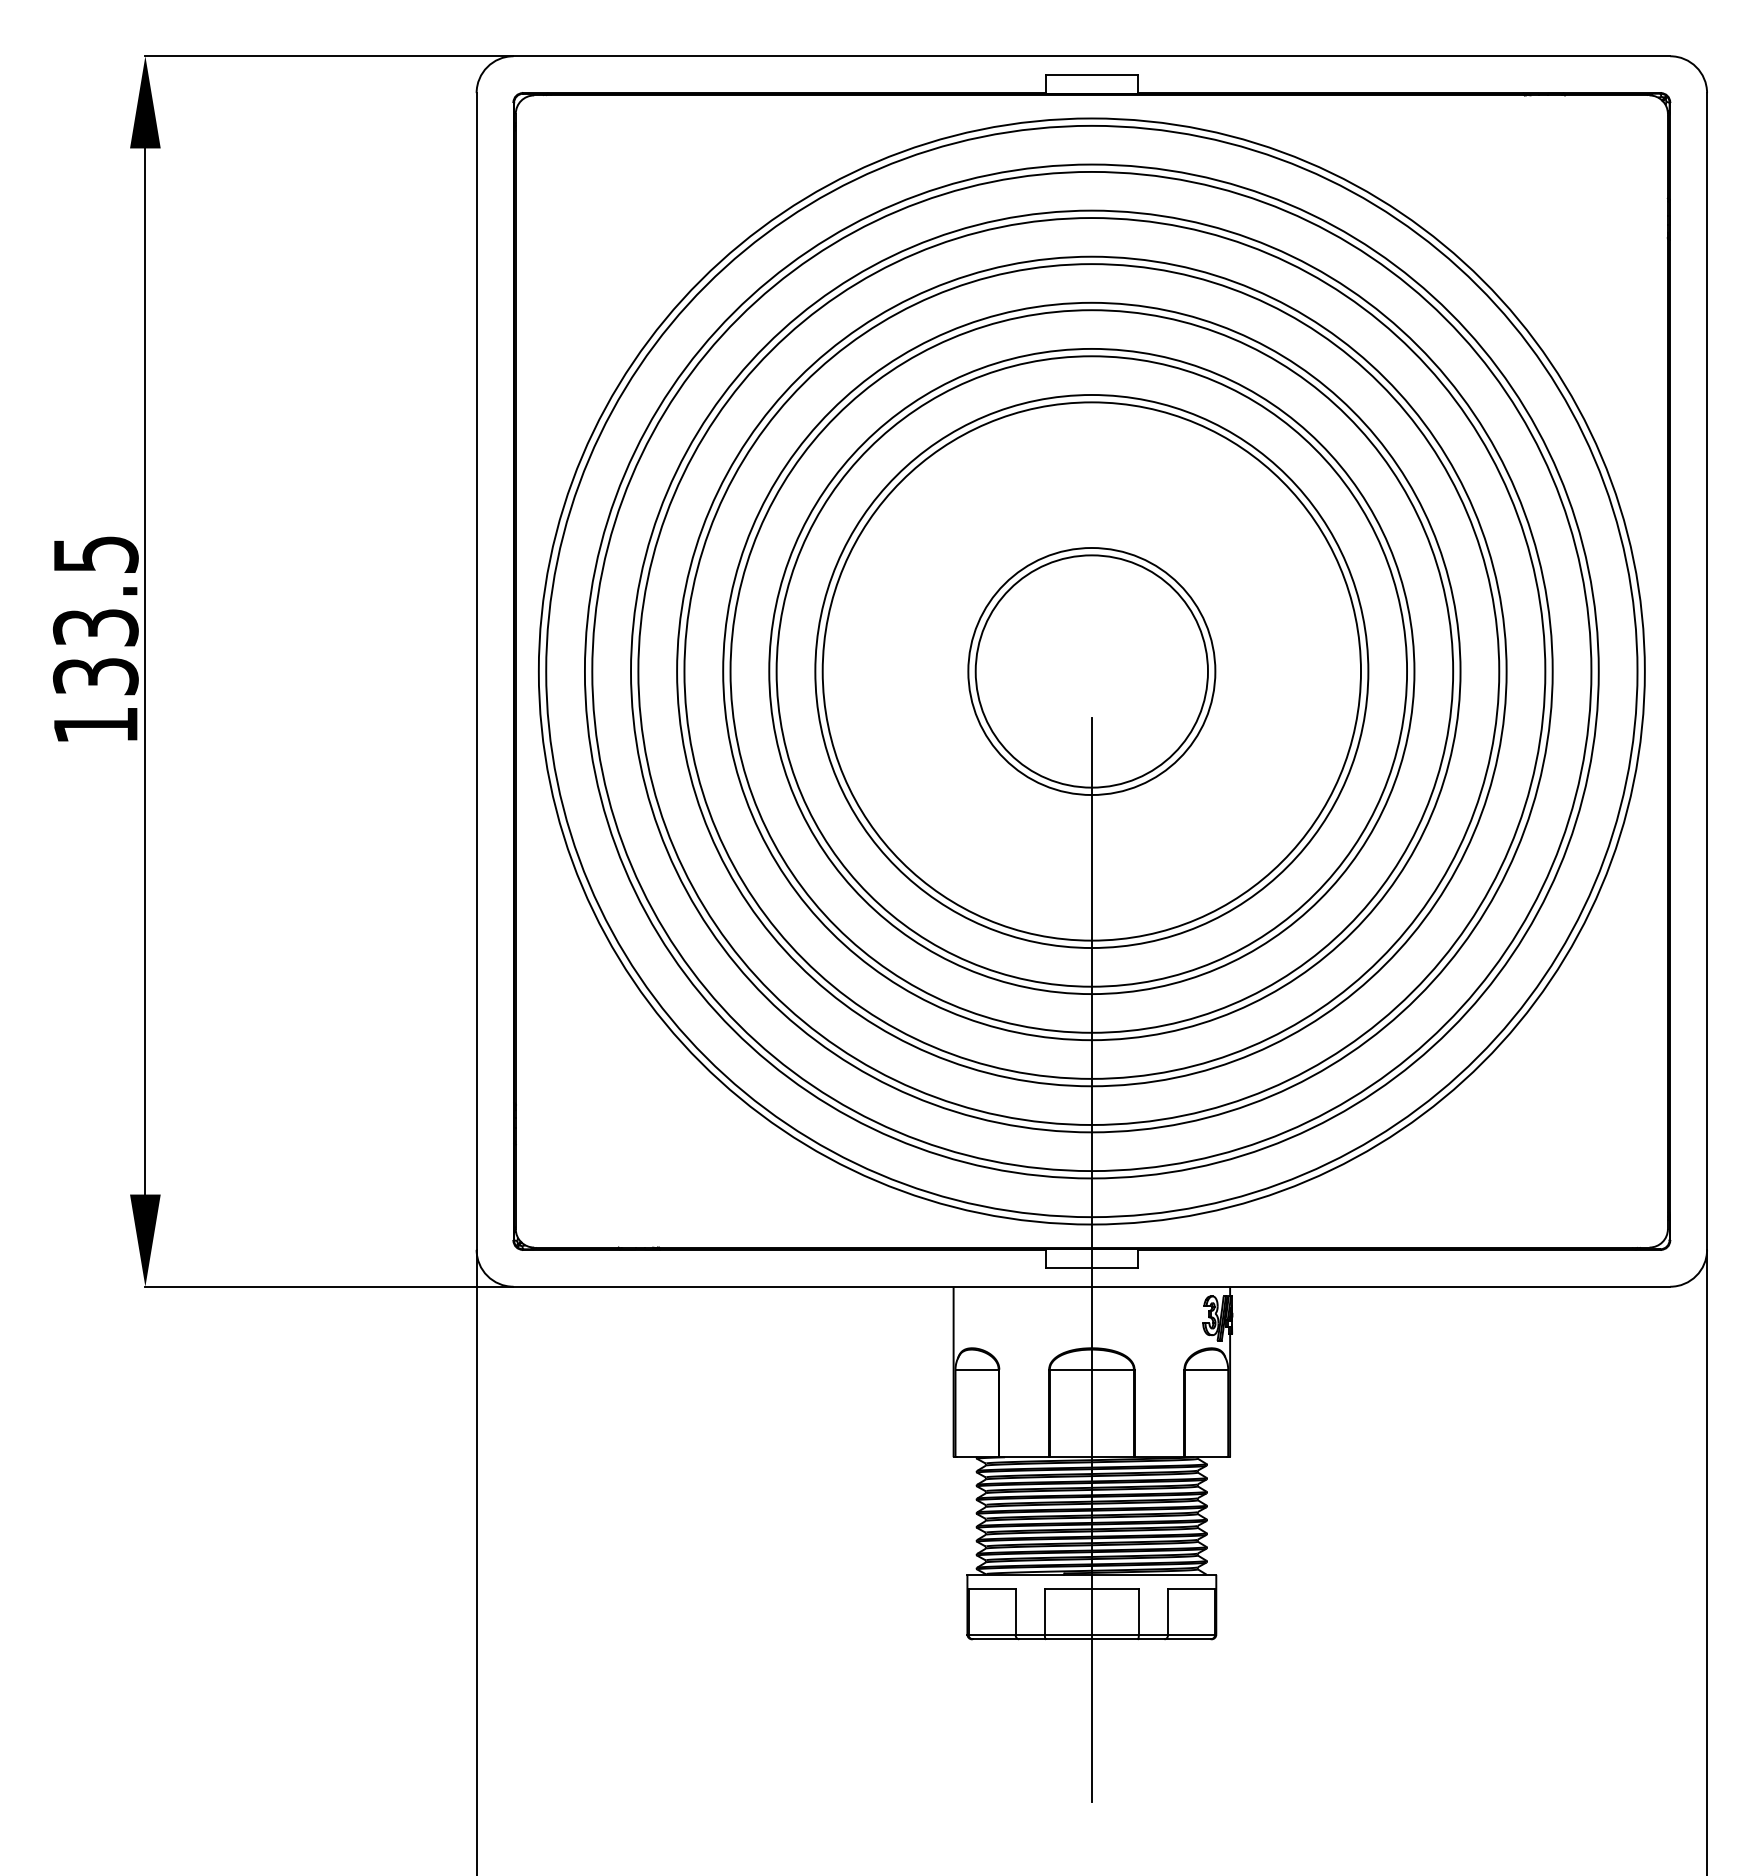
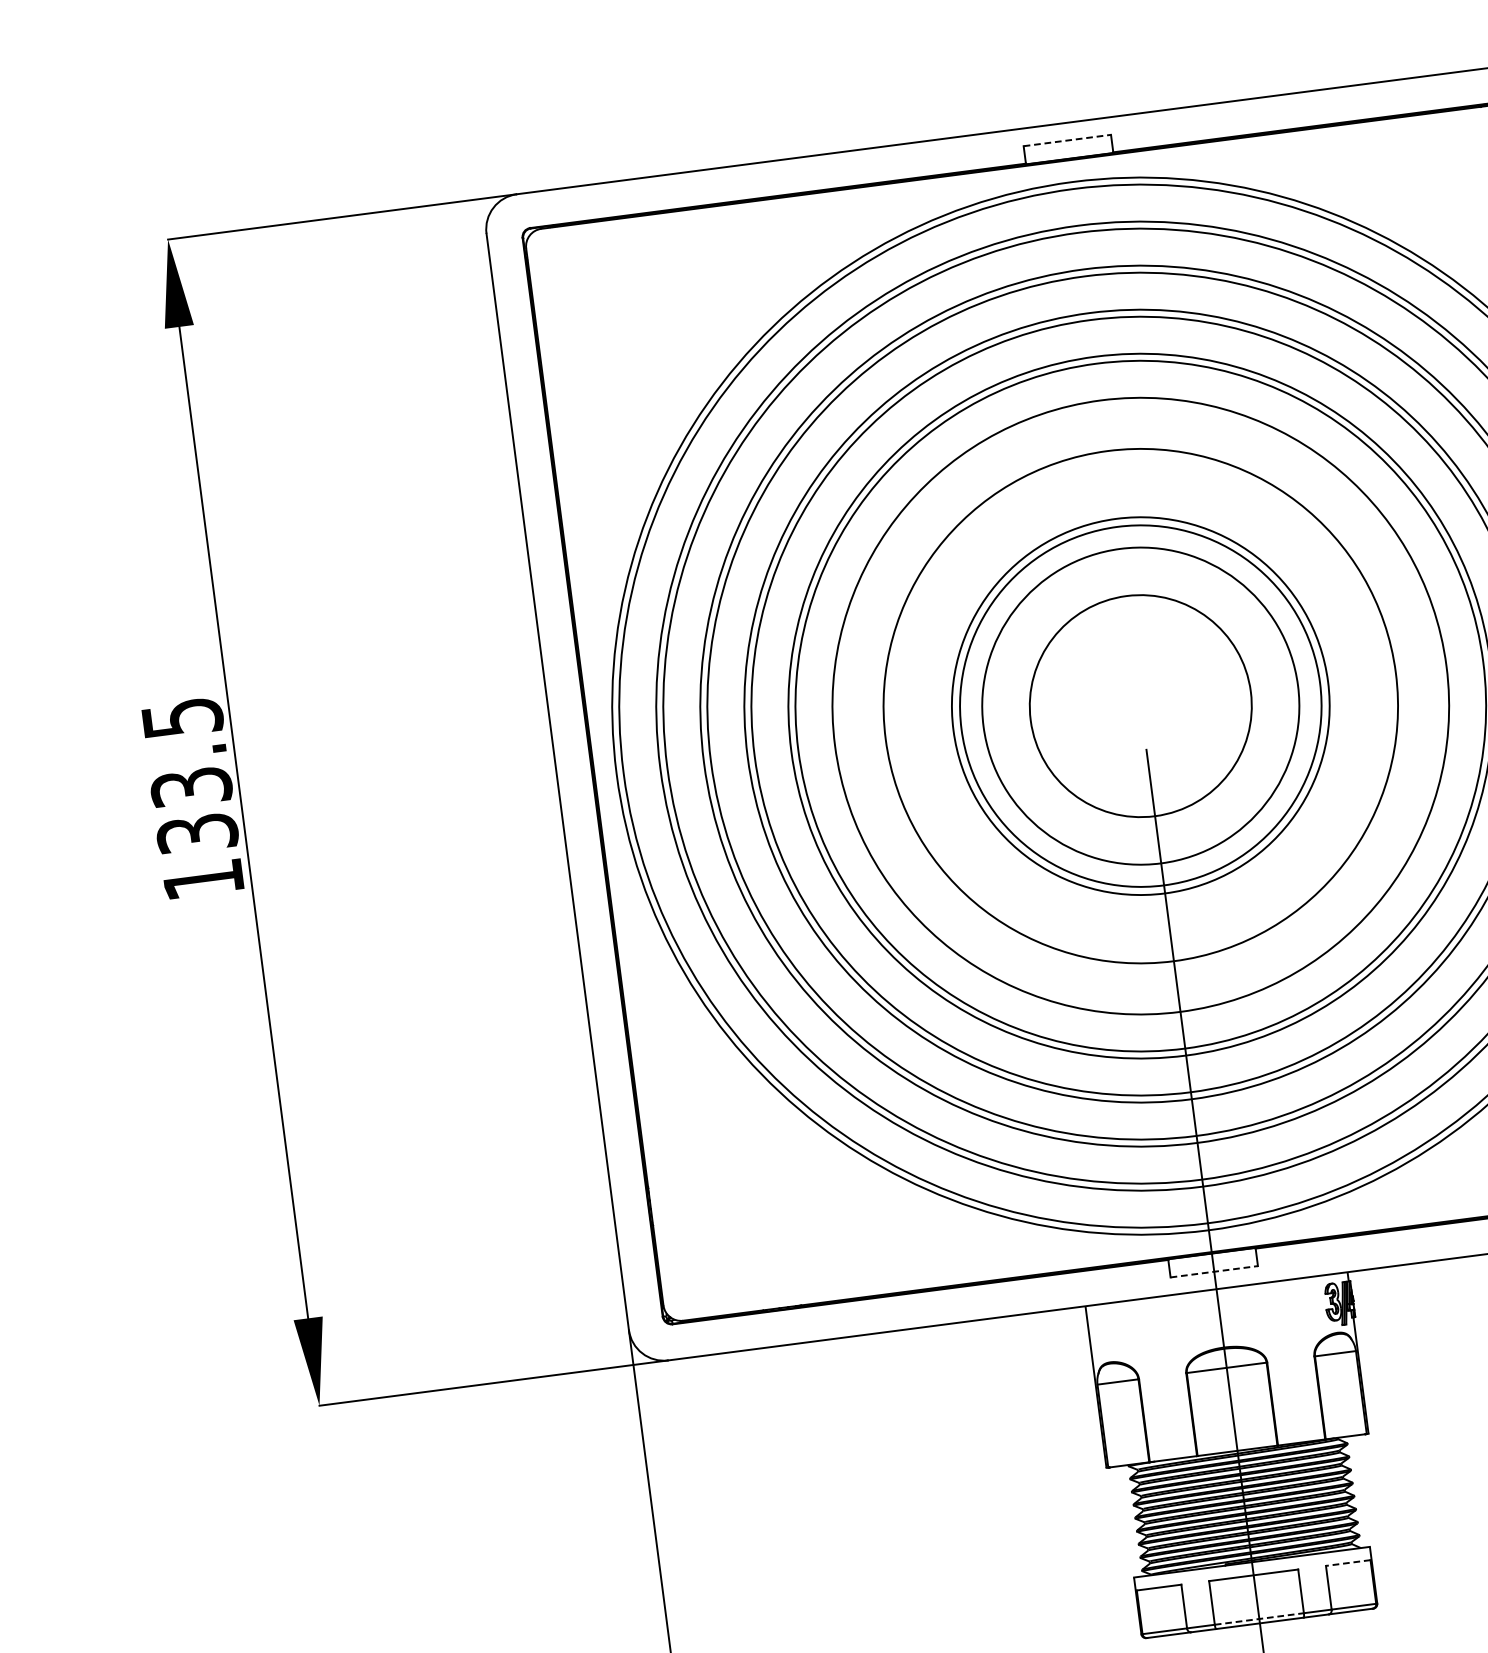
line: (1092, 74) -> (1067, 140), solid -> dashed
circle: (1091, 671) -> (1140, 706), size x0.6
circle: (1091, 671) -> (1140, 706), size x0.6
circle: (1091, 671) -> (1140, 706), size x1.6
line: (1092, 1268) -> (1214, 1271), solid -> dashed
line: (1191, 1588) -> (1348, 1562), solid -> dashed
line: (1091, 1634) -> (1258, 1618), solid -> dashed

